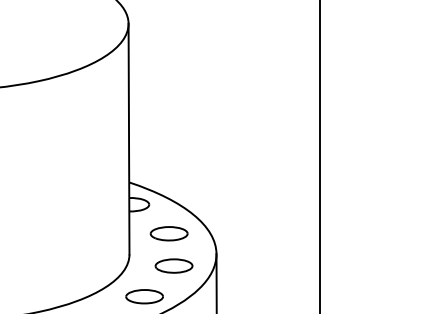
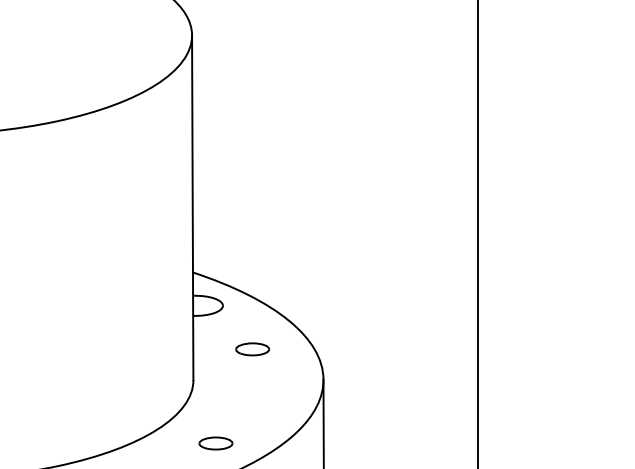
part: (168, 233) -> (251, 348), size x0.6
part: (173, 265) -> (259, 396), removed
part: (144, 296) -> (215, 443), size x0.6

